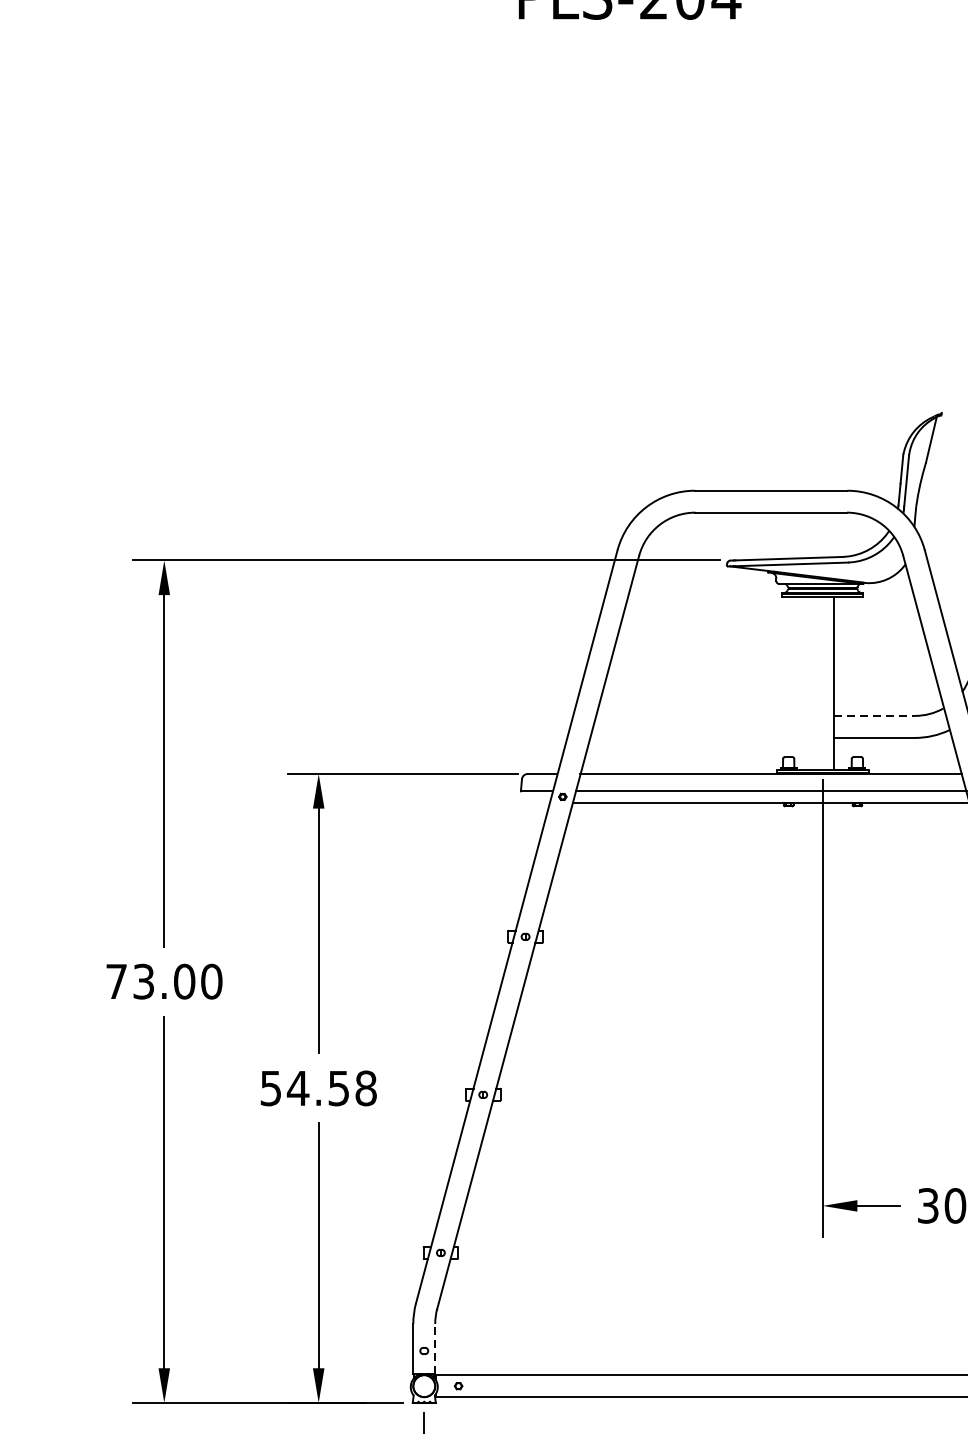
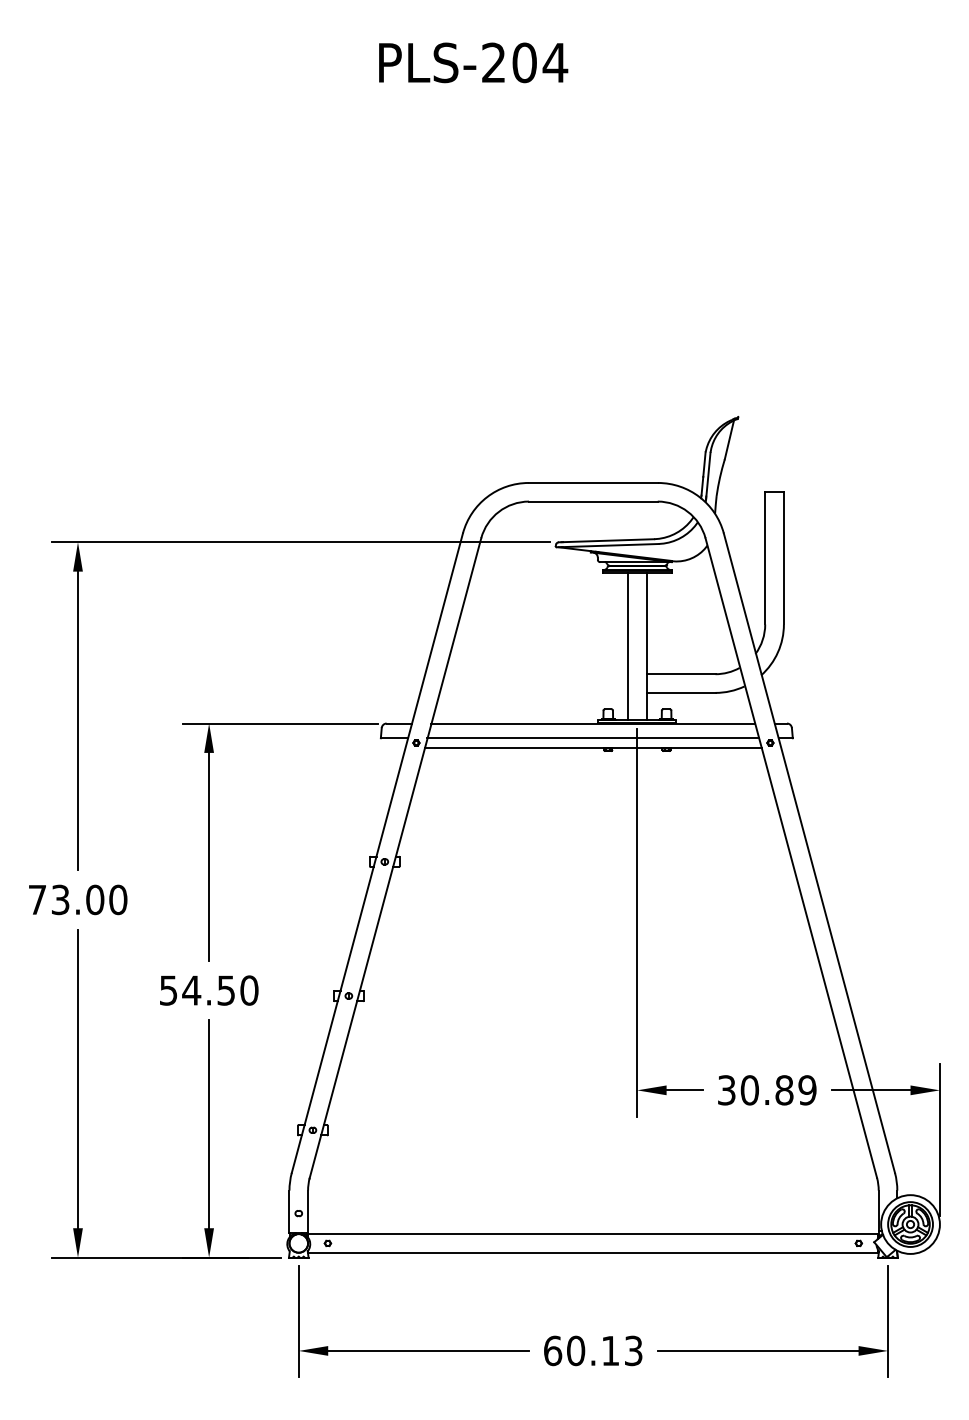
line: (811, 683) -> (627, 646), added
line: (874, 716) -> (681, 674), dashed -> solid
text: (366, 1088) -> (249, 990), 54.58 -> 54.50
line: (435, 1348) -> (308, 1211), dashed -> solid

